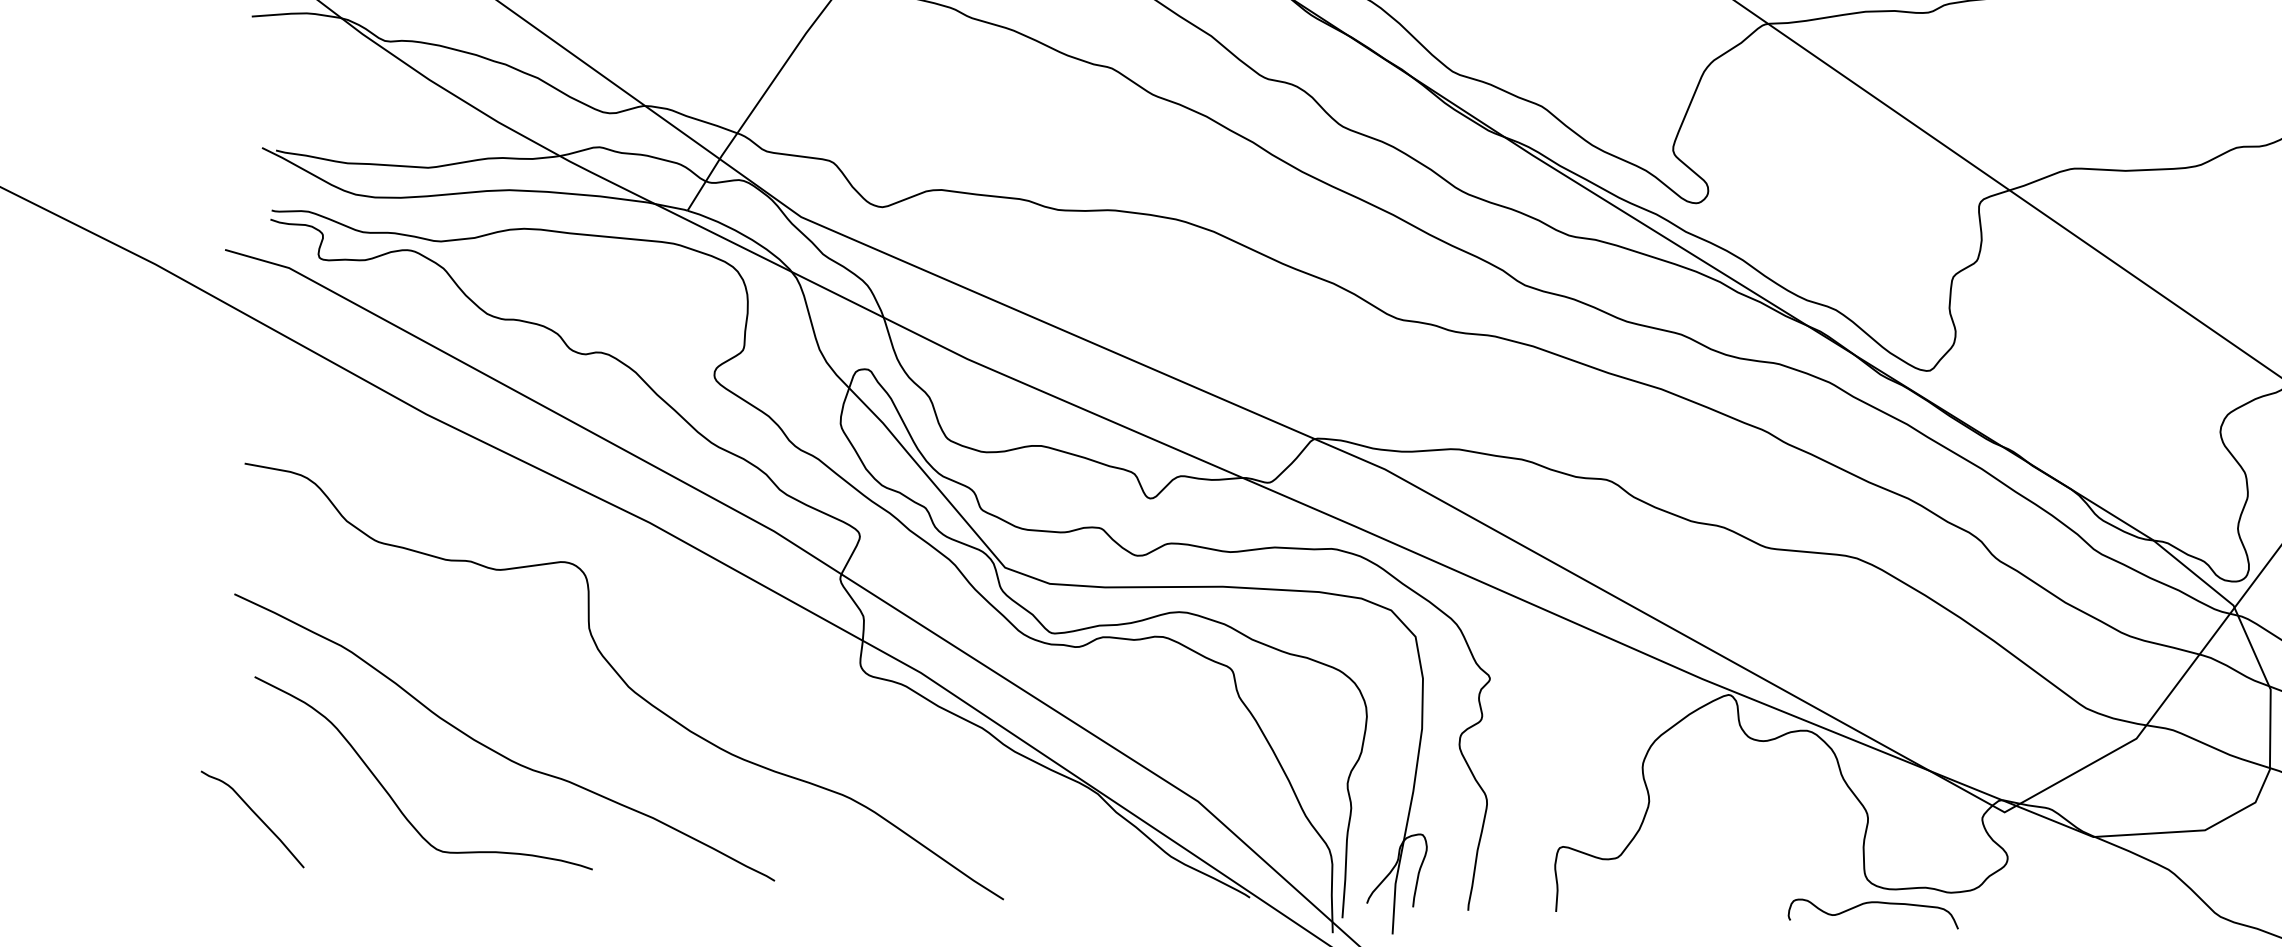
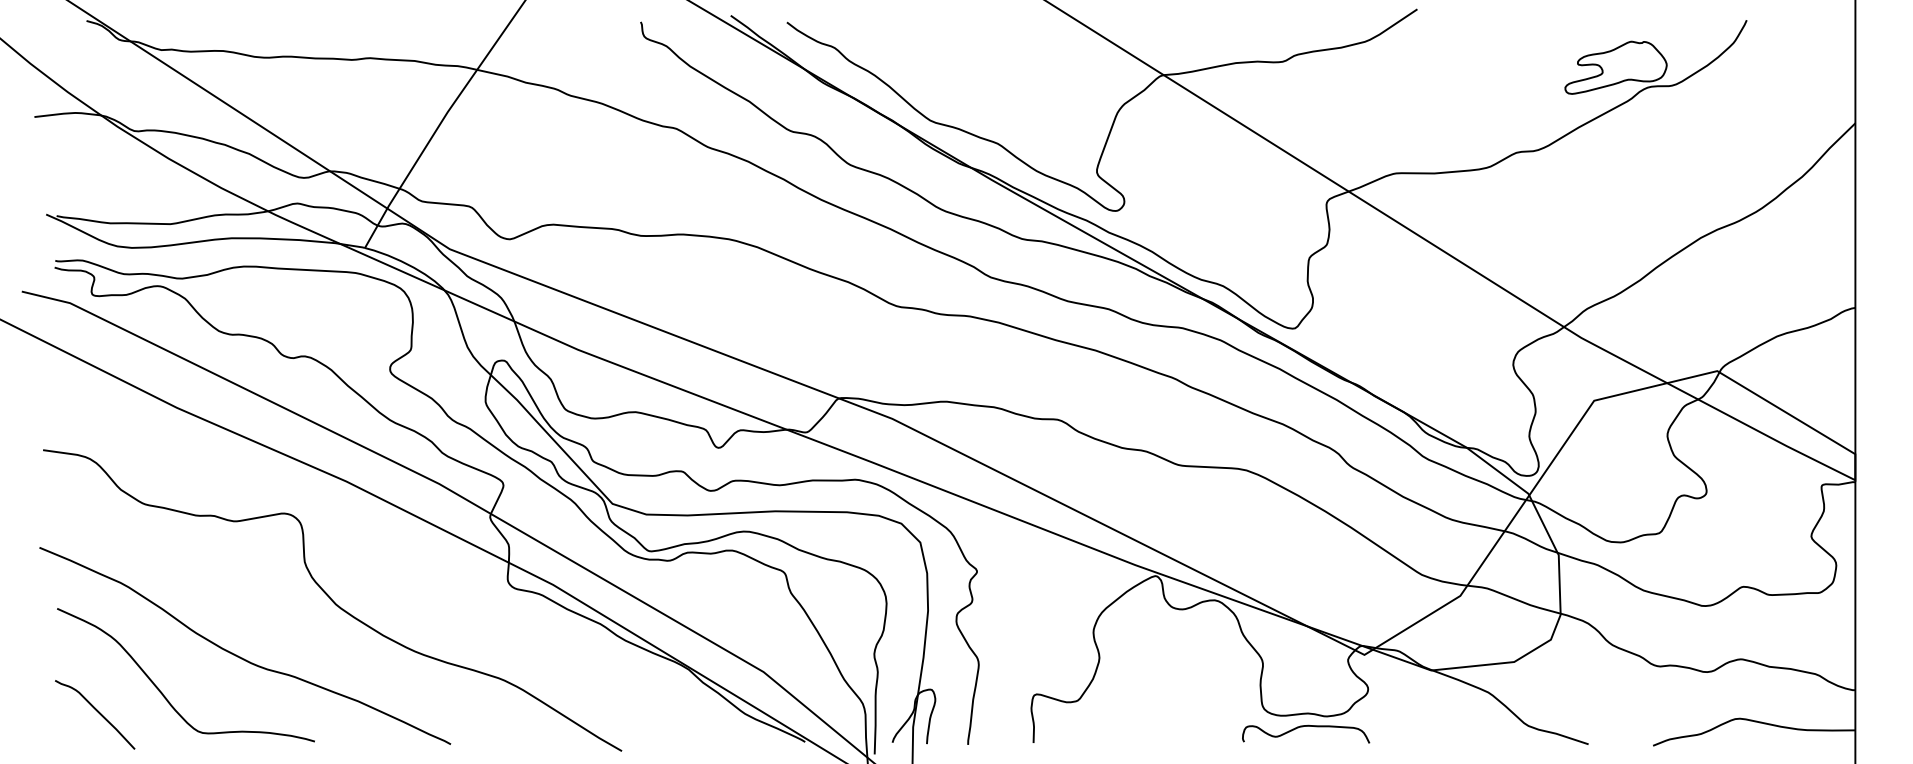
curve: (255, 816) -> (97, 712), moved
curve: (1874, 903) -> (1306, 726), moved

